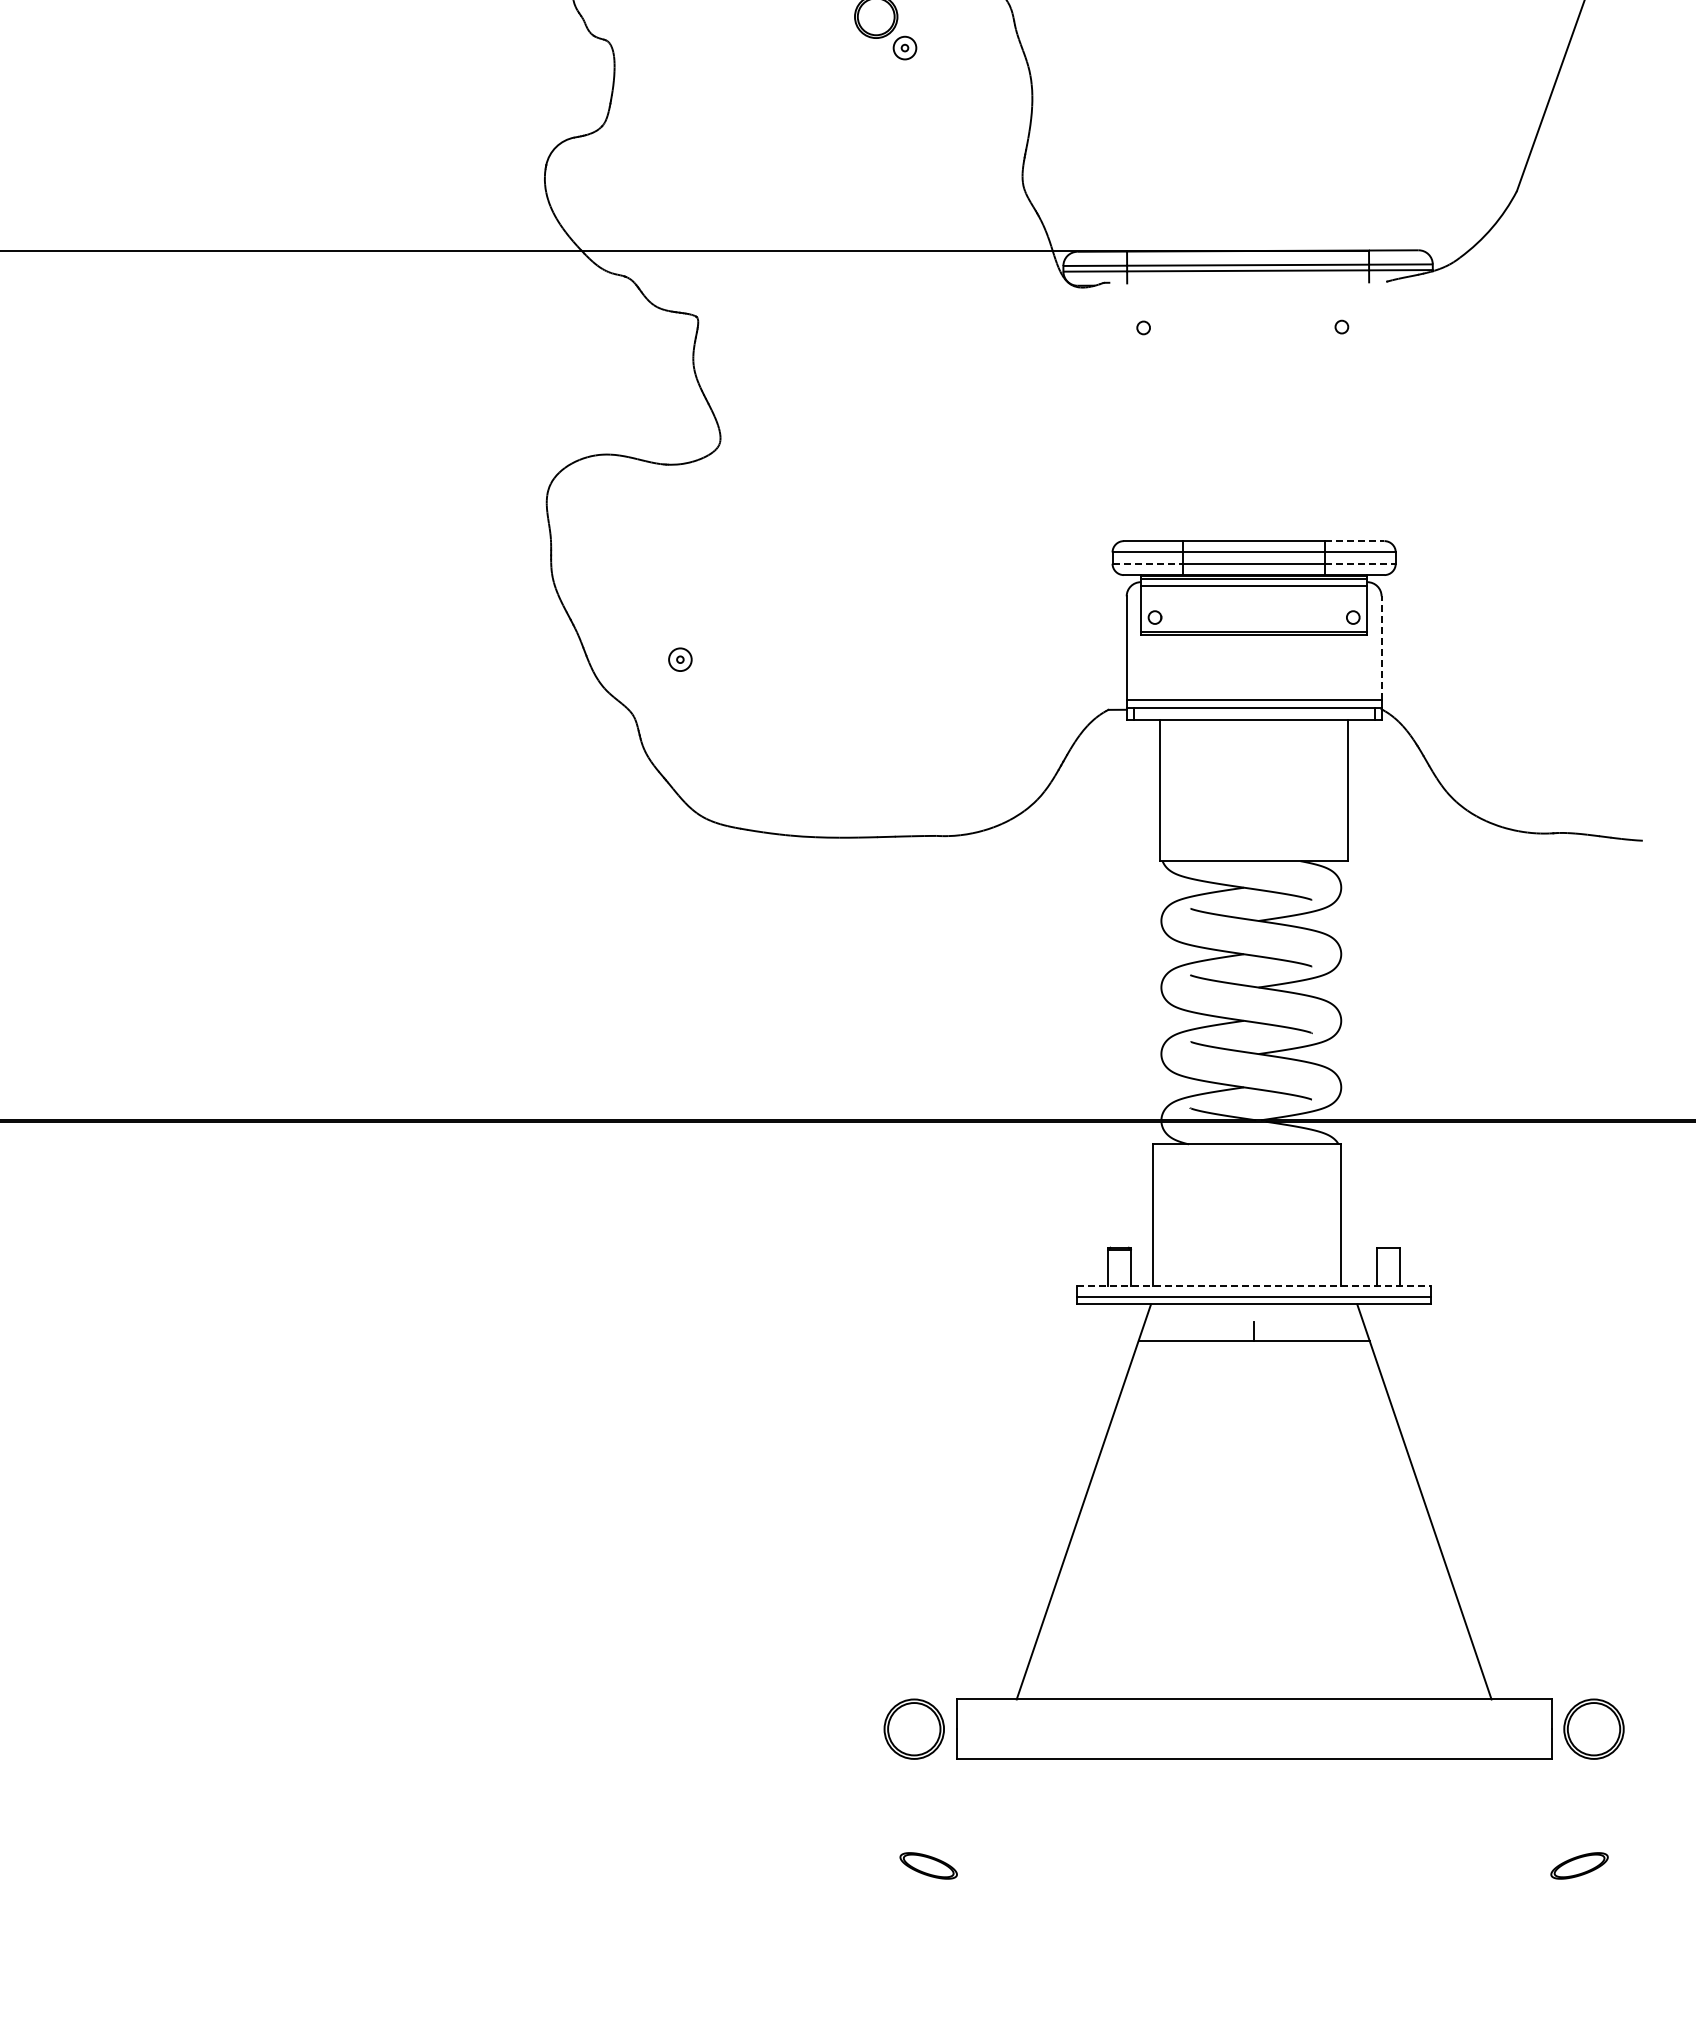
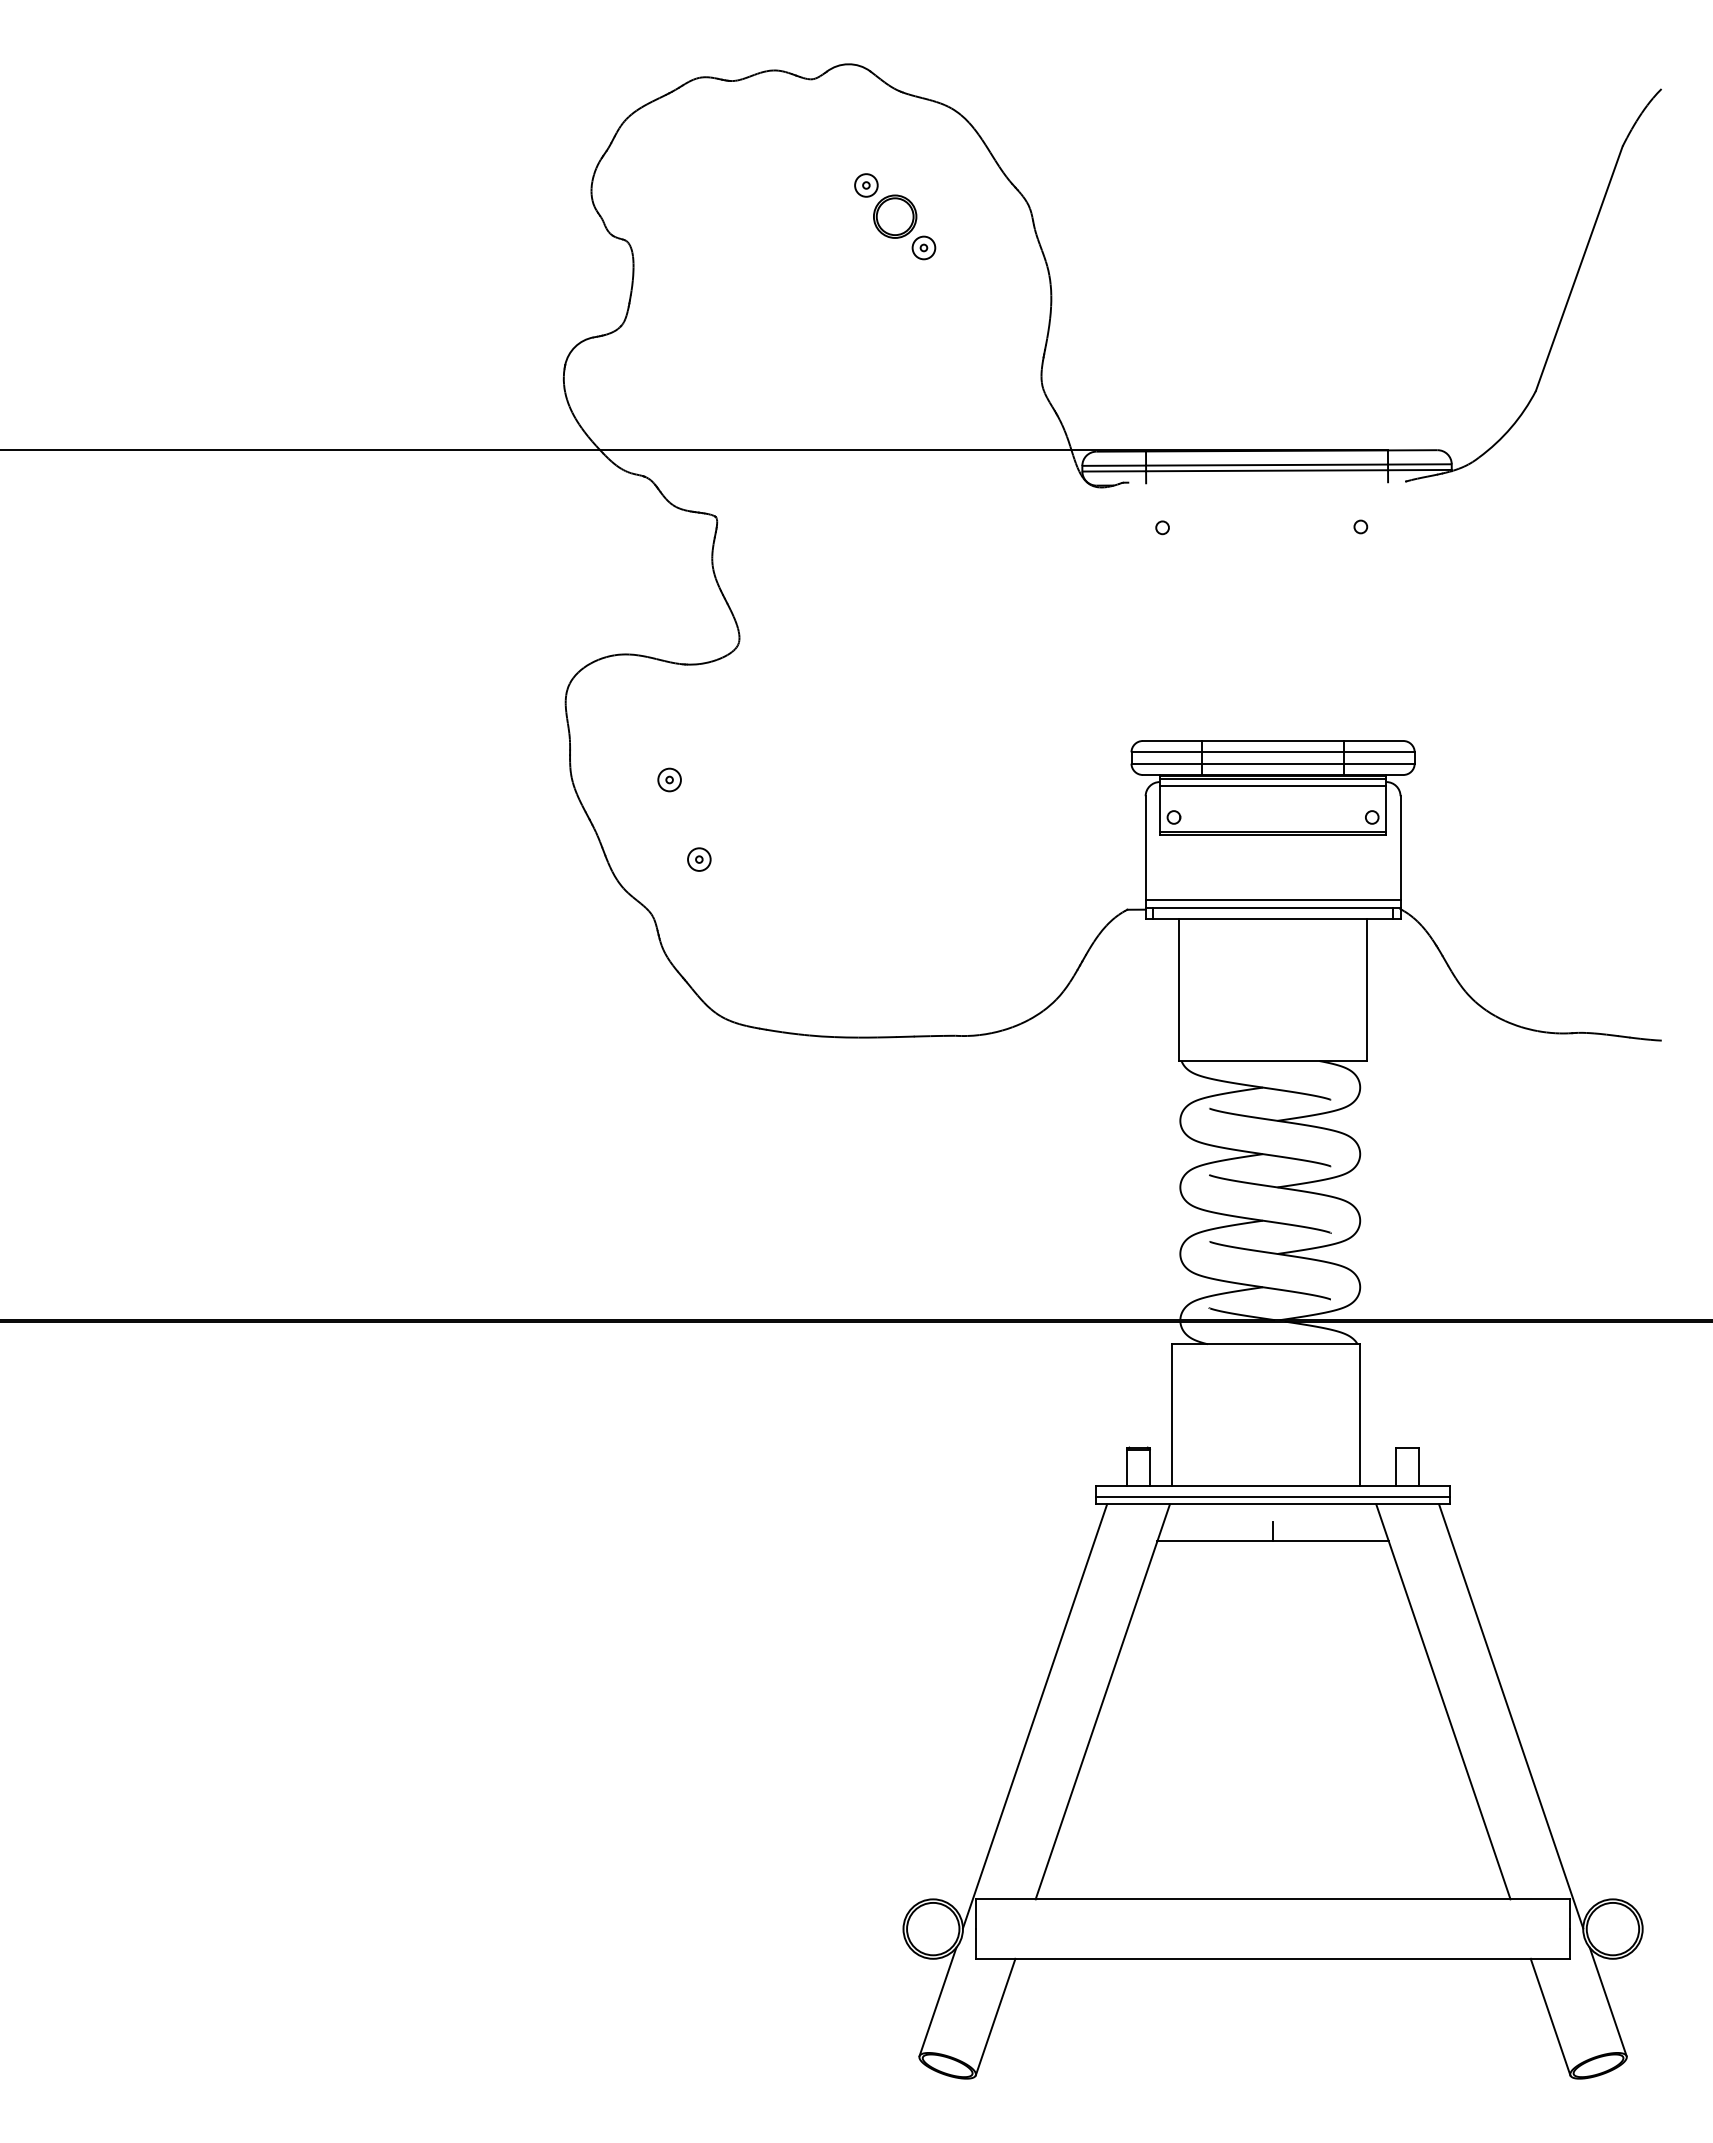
line: (1354, 541) -> (1373, 741), dashed -> solid
line: (1148, 563) -> (1167, 763), dashed -> solid
line: (1360, 563) -> (1379, 763), dashed -> solid
part: (650, 579) -> (669, 779), added
line: (1381, 647) -> (1400, 847), dashed -> solid
line: (1254, 1285) -> (1273, 1485), dashed -> solid
line: (1015, 1516) -> (1034, 1716), added
line: (1492, 1516) -> (1511, 1716), added
line: (918, 1801) -> (937, 2001), added
line: (1588, 1801) -> (1607, 2001), added
line: (976, 1816) -> (995, 2016), added
line: (1531, 1816) -> (1550, 2016), added

